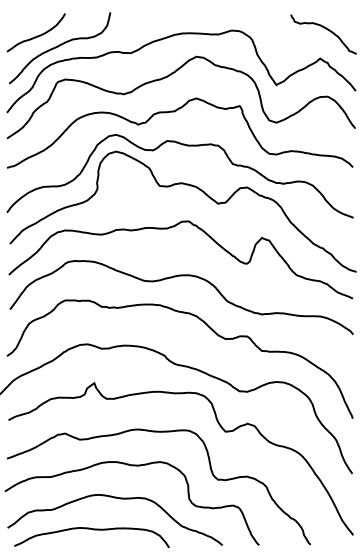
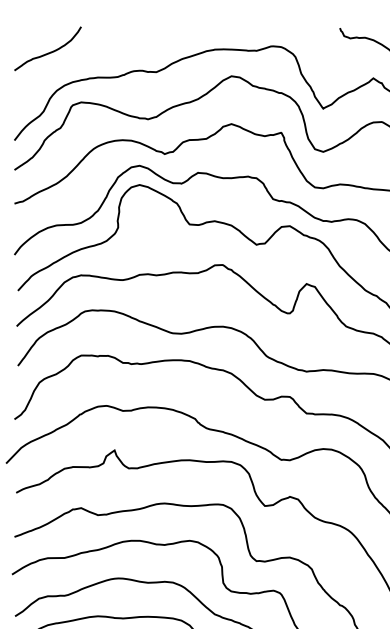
curve: (60, 46) -> (75, 64), removed

